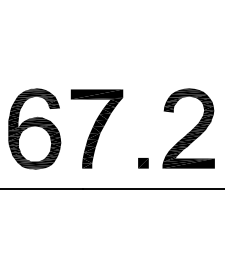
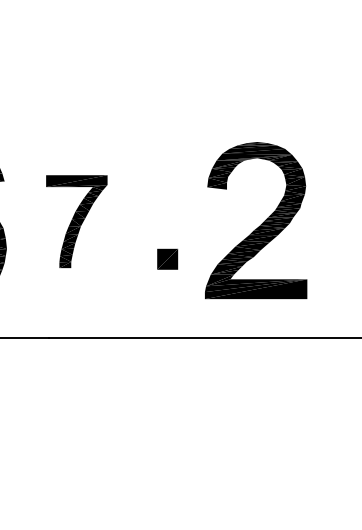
part: (96, 128) -> (75, 220), size x0.6
part: (143, 163) -> (167, 259), moved

